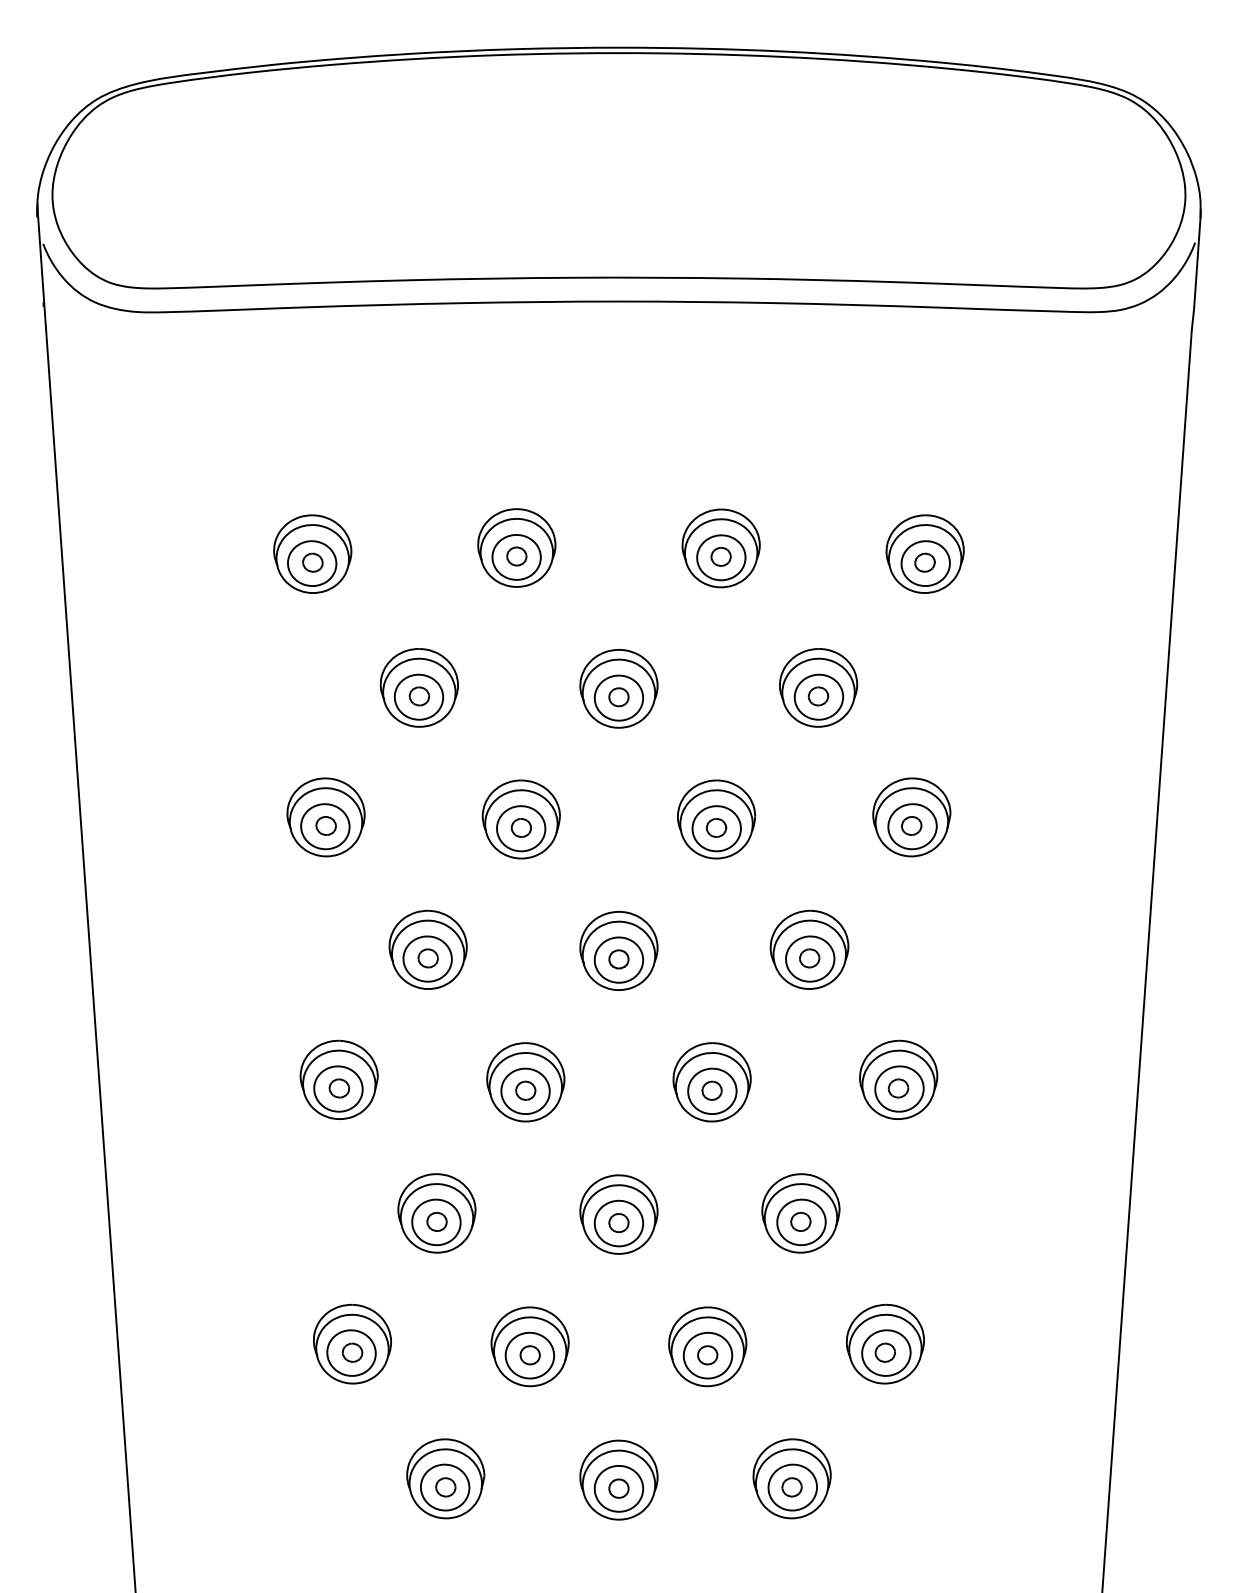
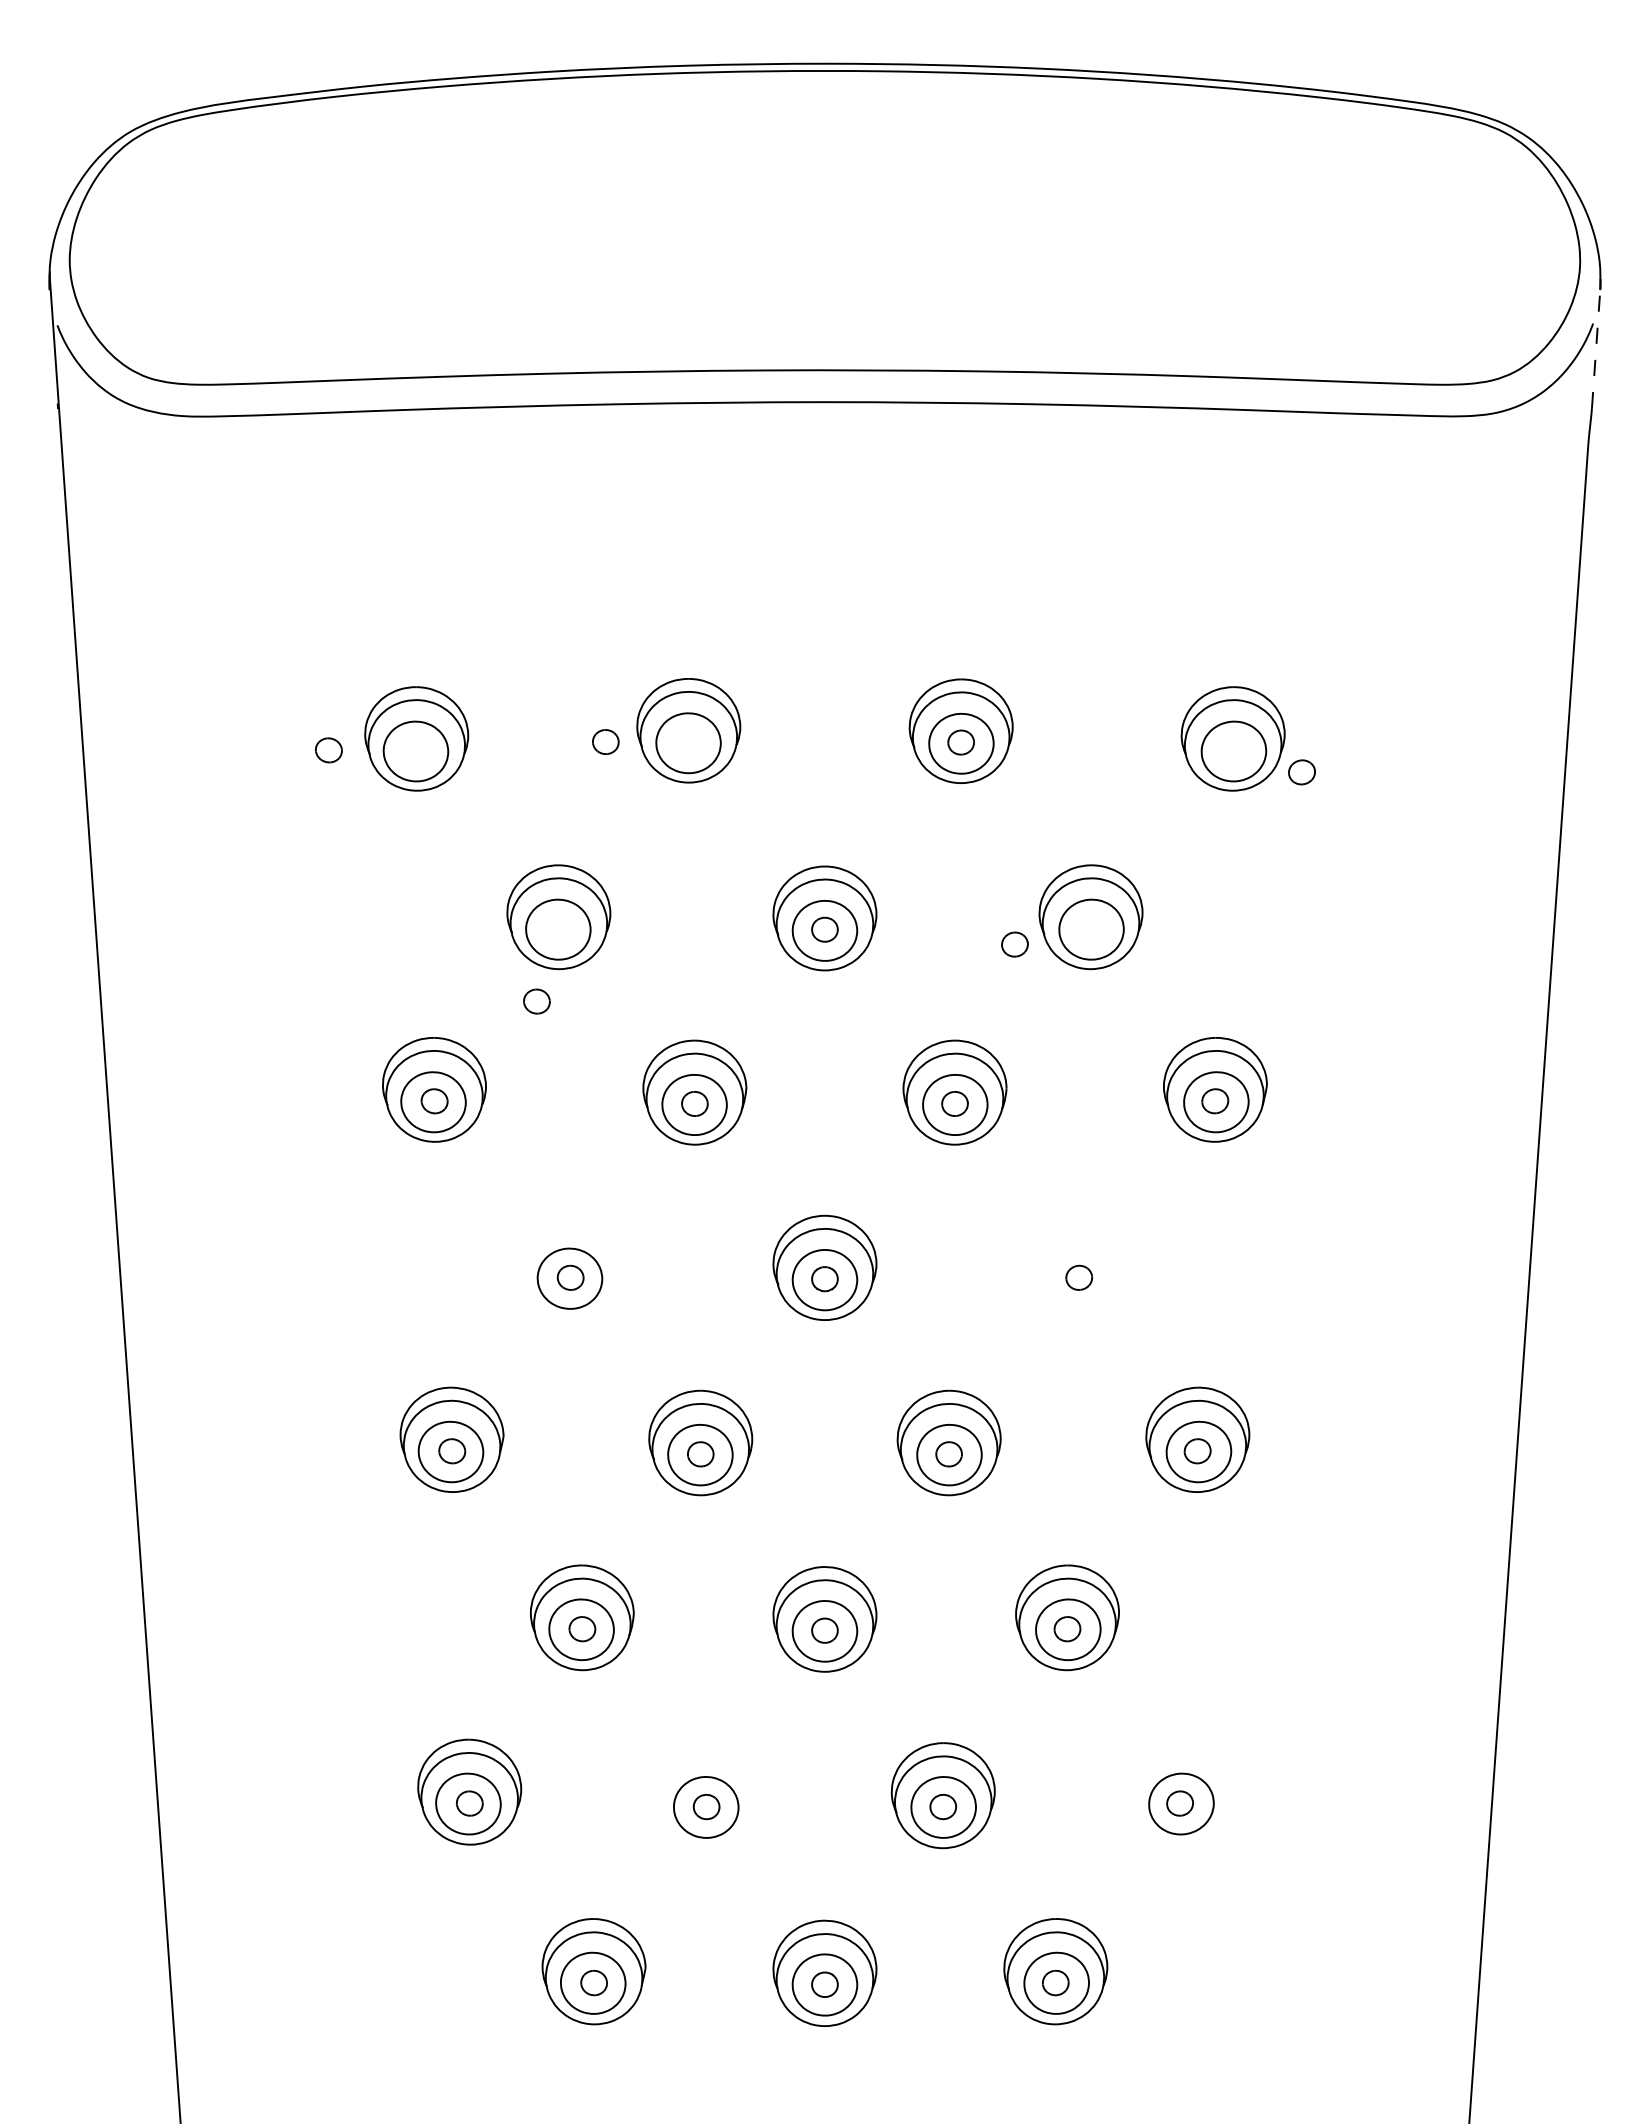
line: (1197, 261) -> (1596, 348), solid -> dashed
part: (516, 556) -> (605, 741), moved
part: (312, 562) -> (328, 750), moved
part: (924, 562) -> (1301, 772), moved
part: (419, 696) -> (536, 1001), moved
part: (818, 696) -> (1014, 944), moved
part: (428, 949) -> (570, 1266), removed
part: (809, 949) -> (1078, 1266), removed
part: (884, 1343) -> (1179, 1791), removed
part: (530, 1346) -> (706, 1795), removed

